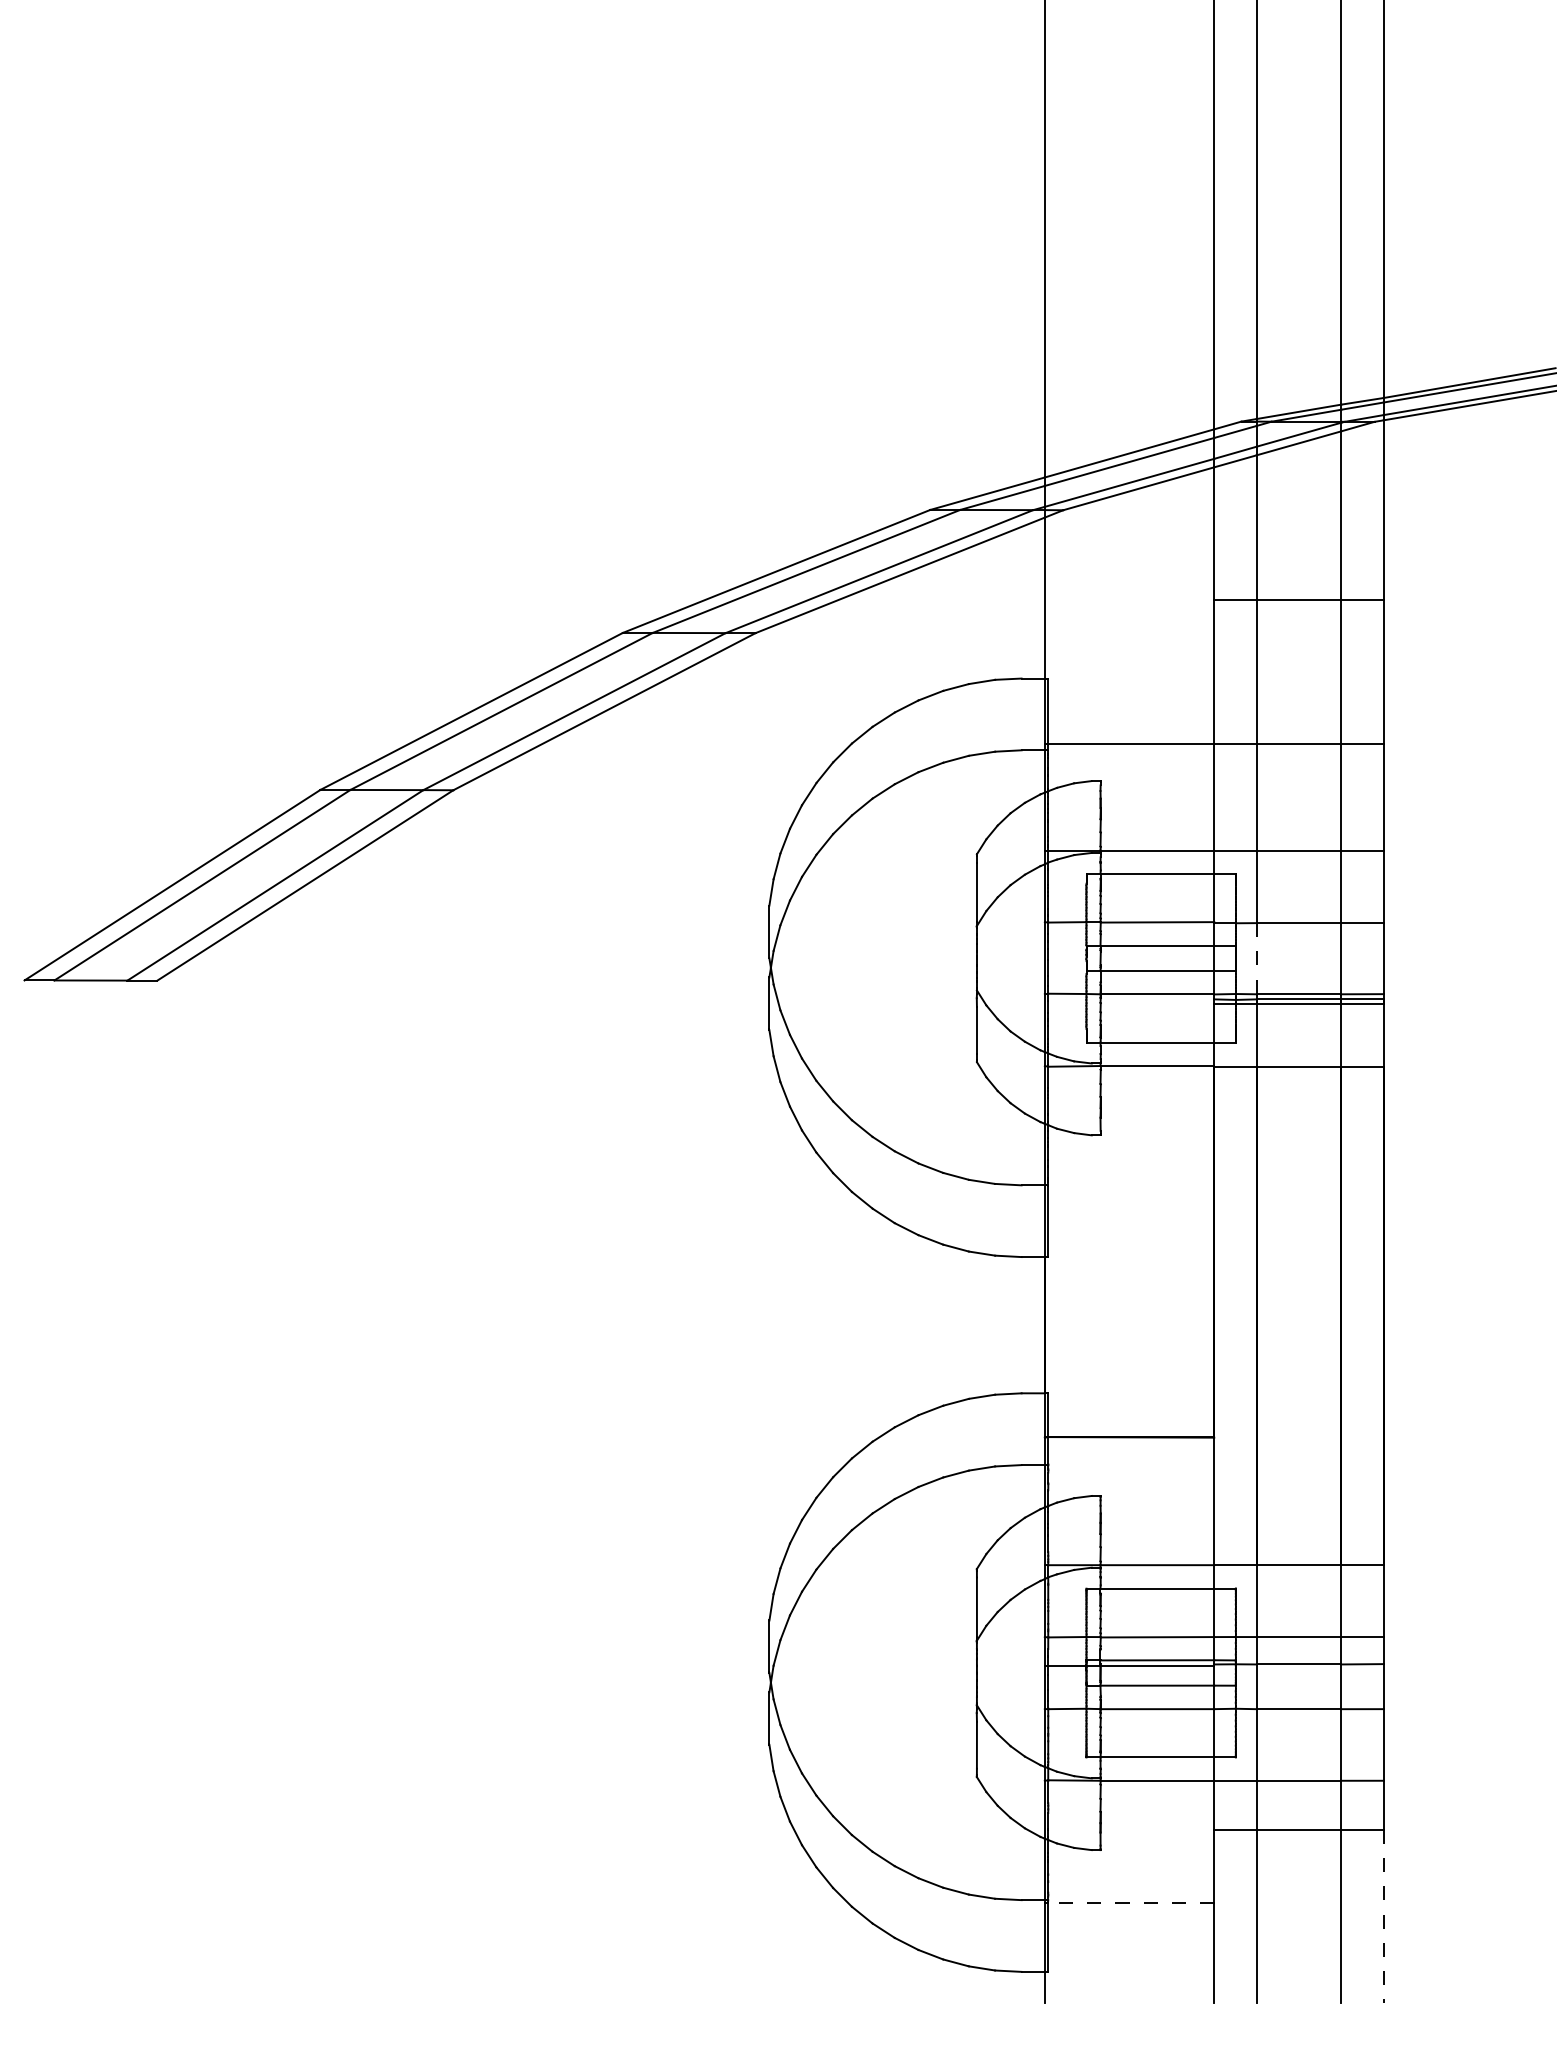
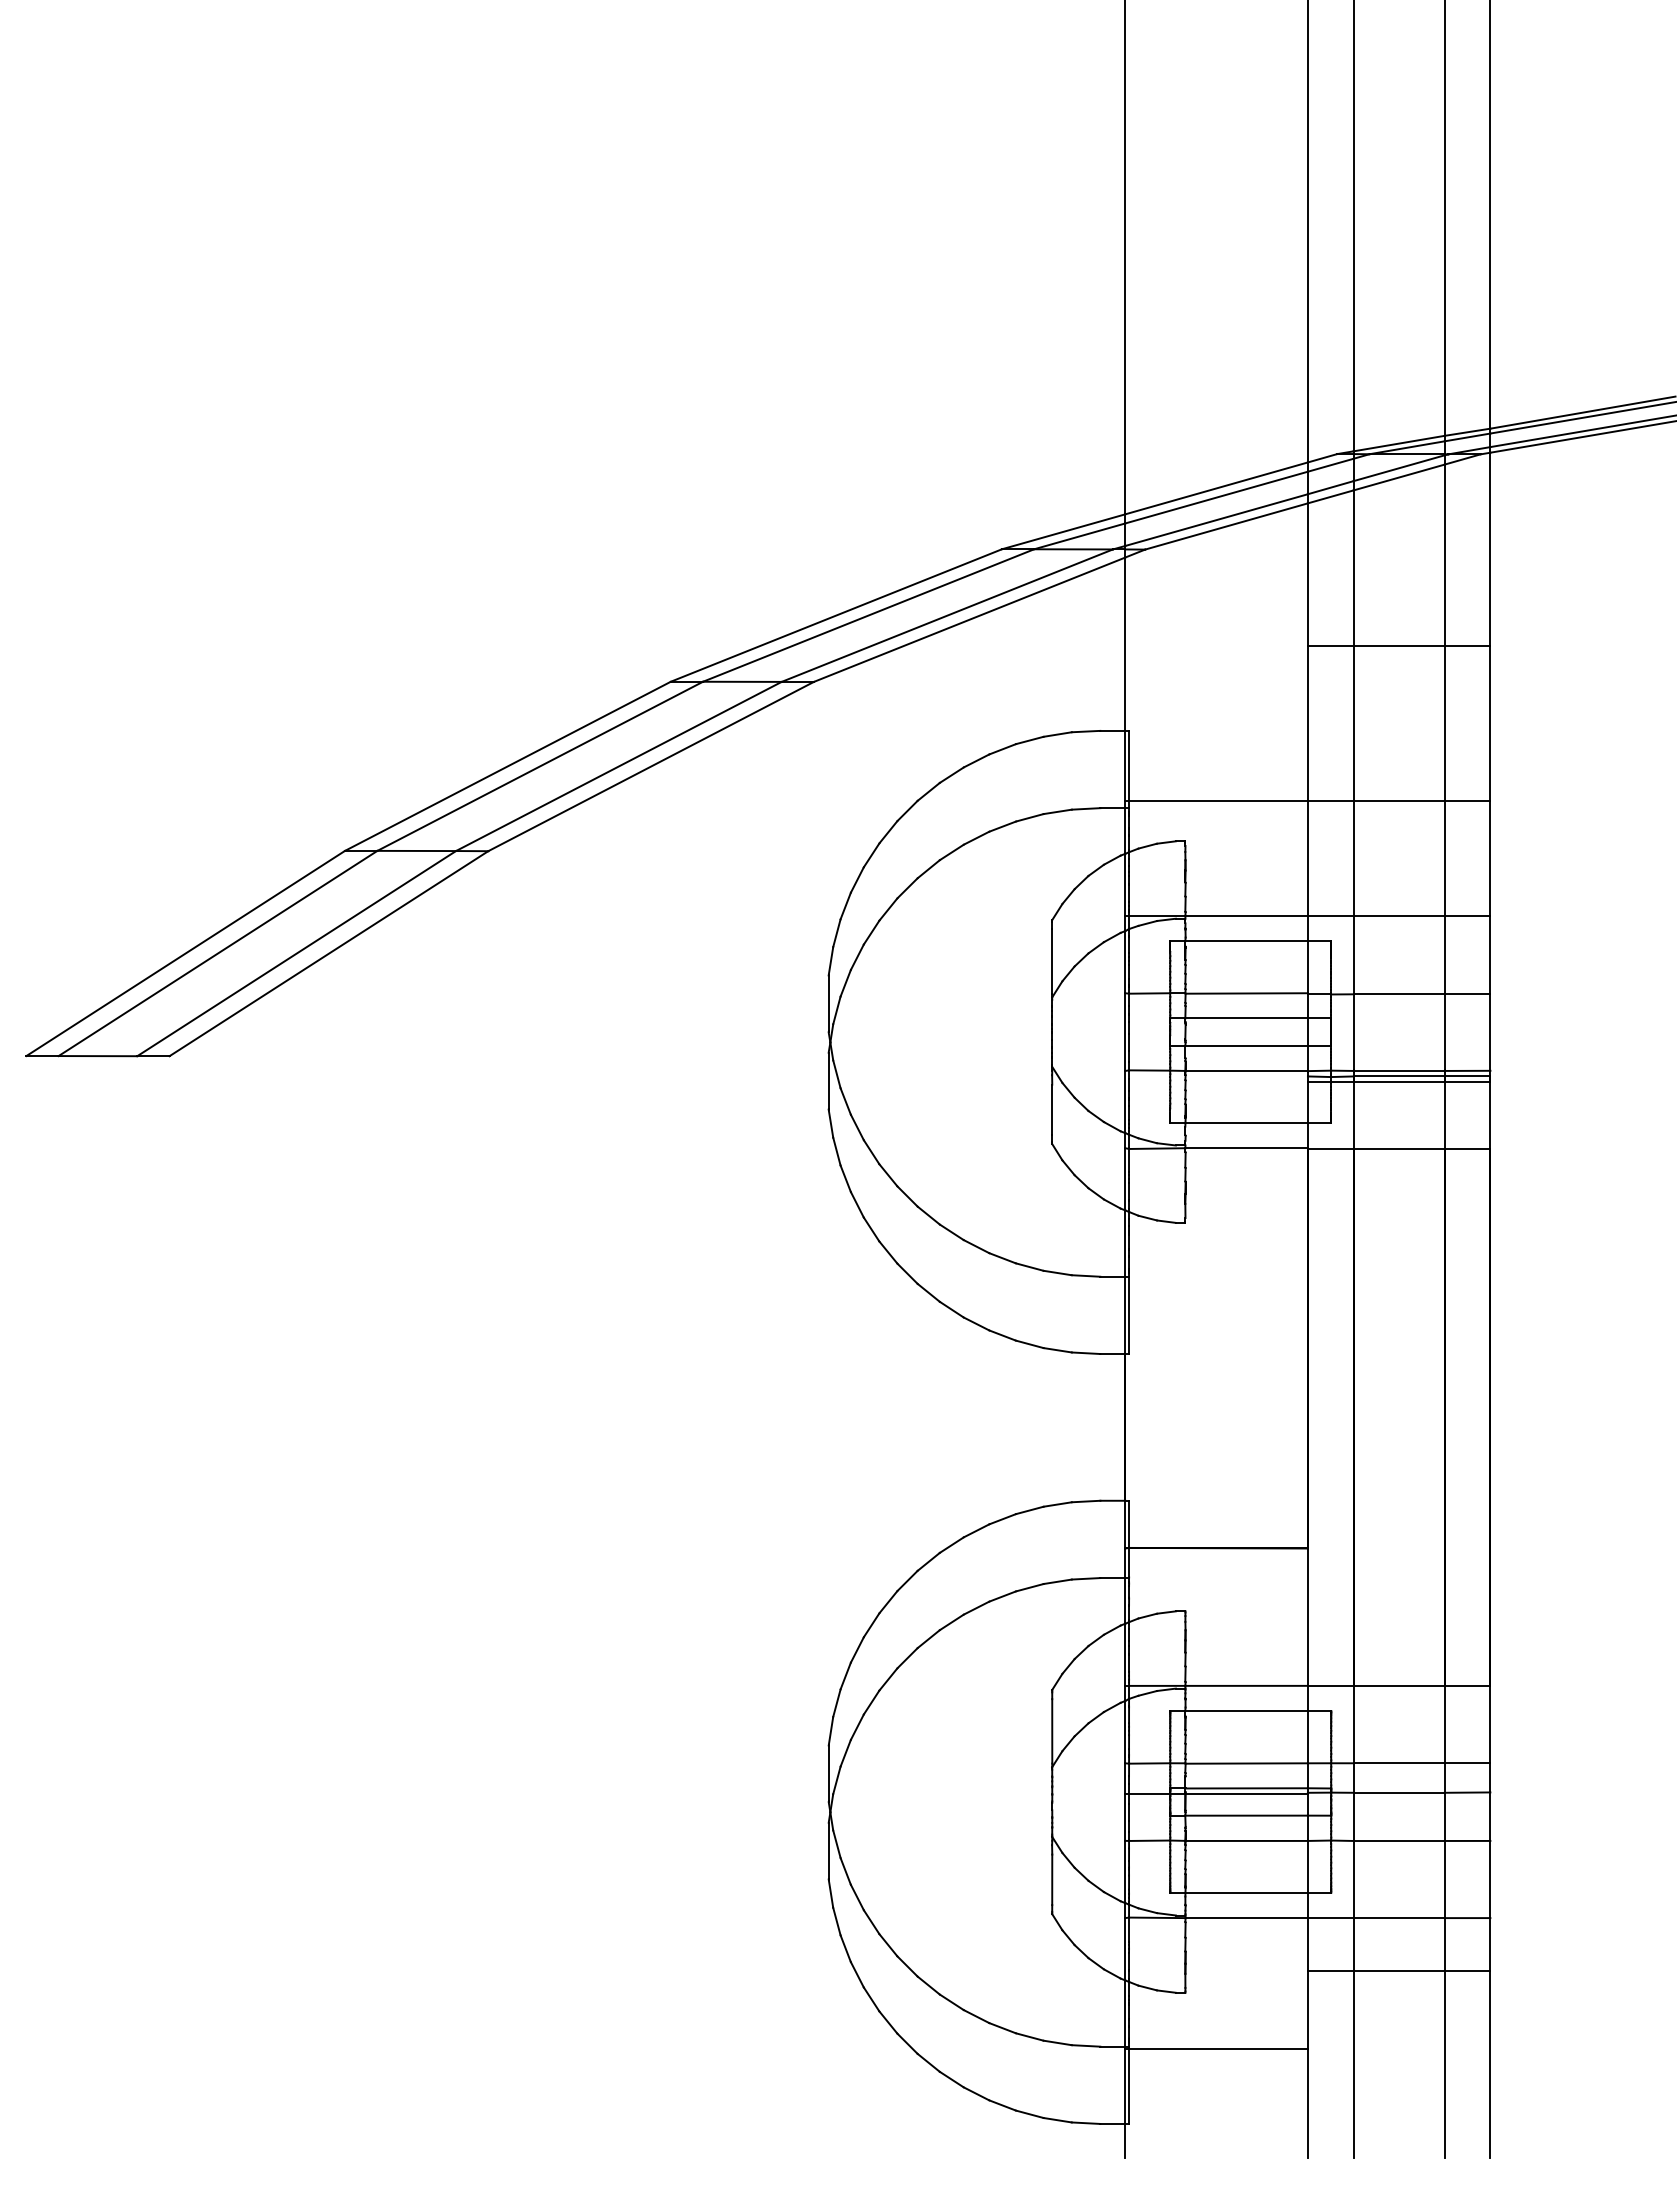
line: (1256, 958) -> (1353, 1032), dashed -> solid
line: (1130, 1902) -> (1217, 2049), dashed -> solid
line: (1383, 1916) -> (1490, 2064), dashed -> solid

